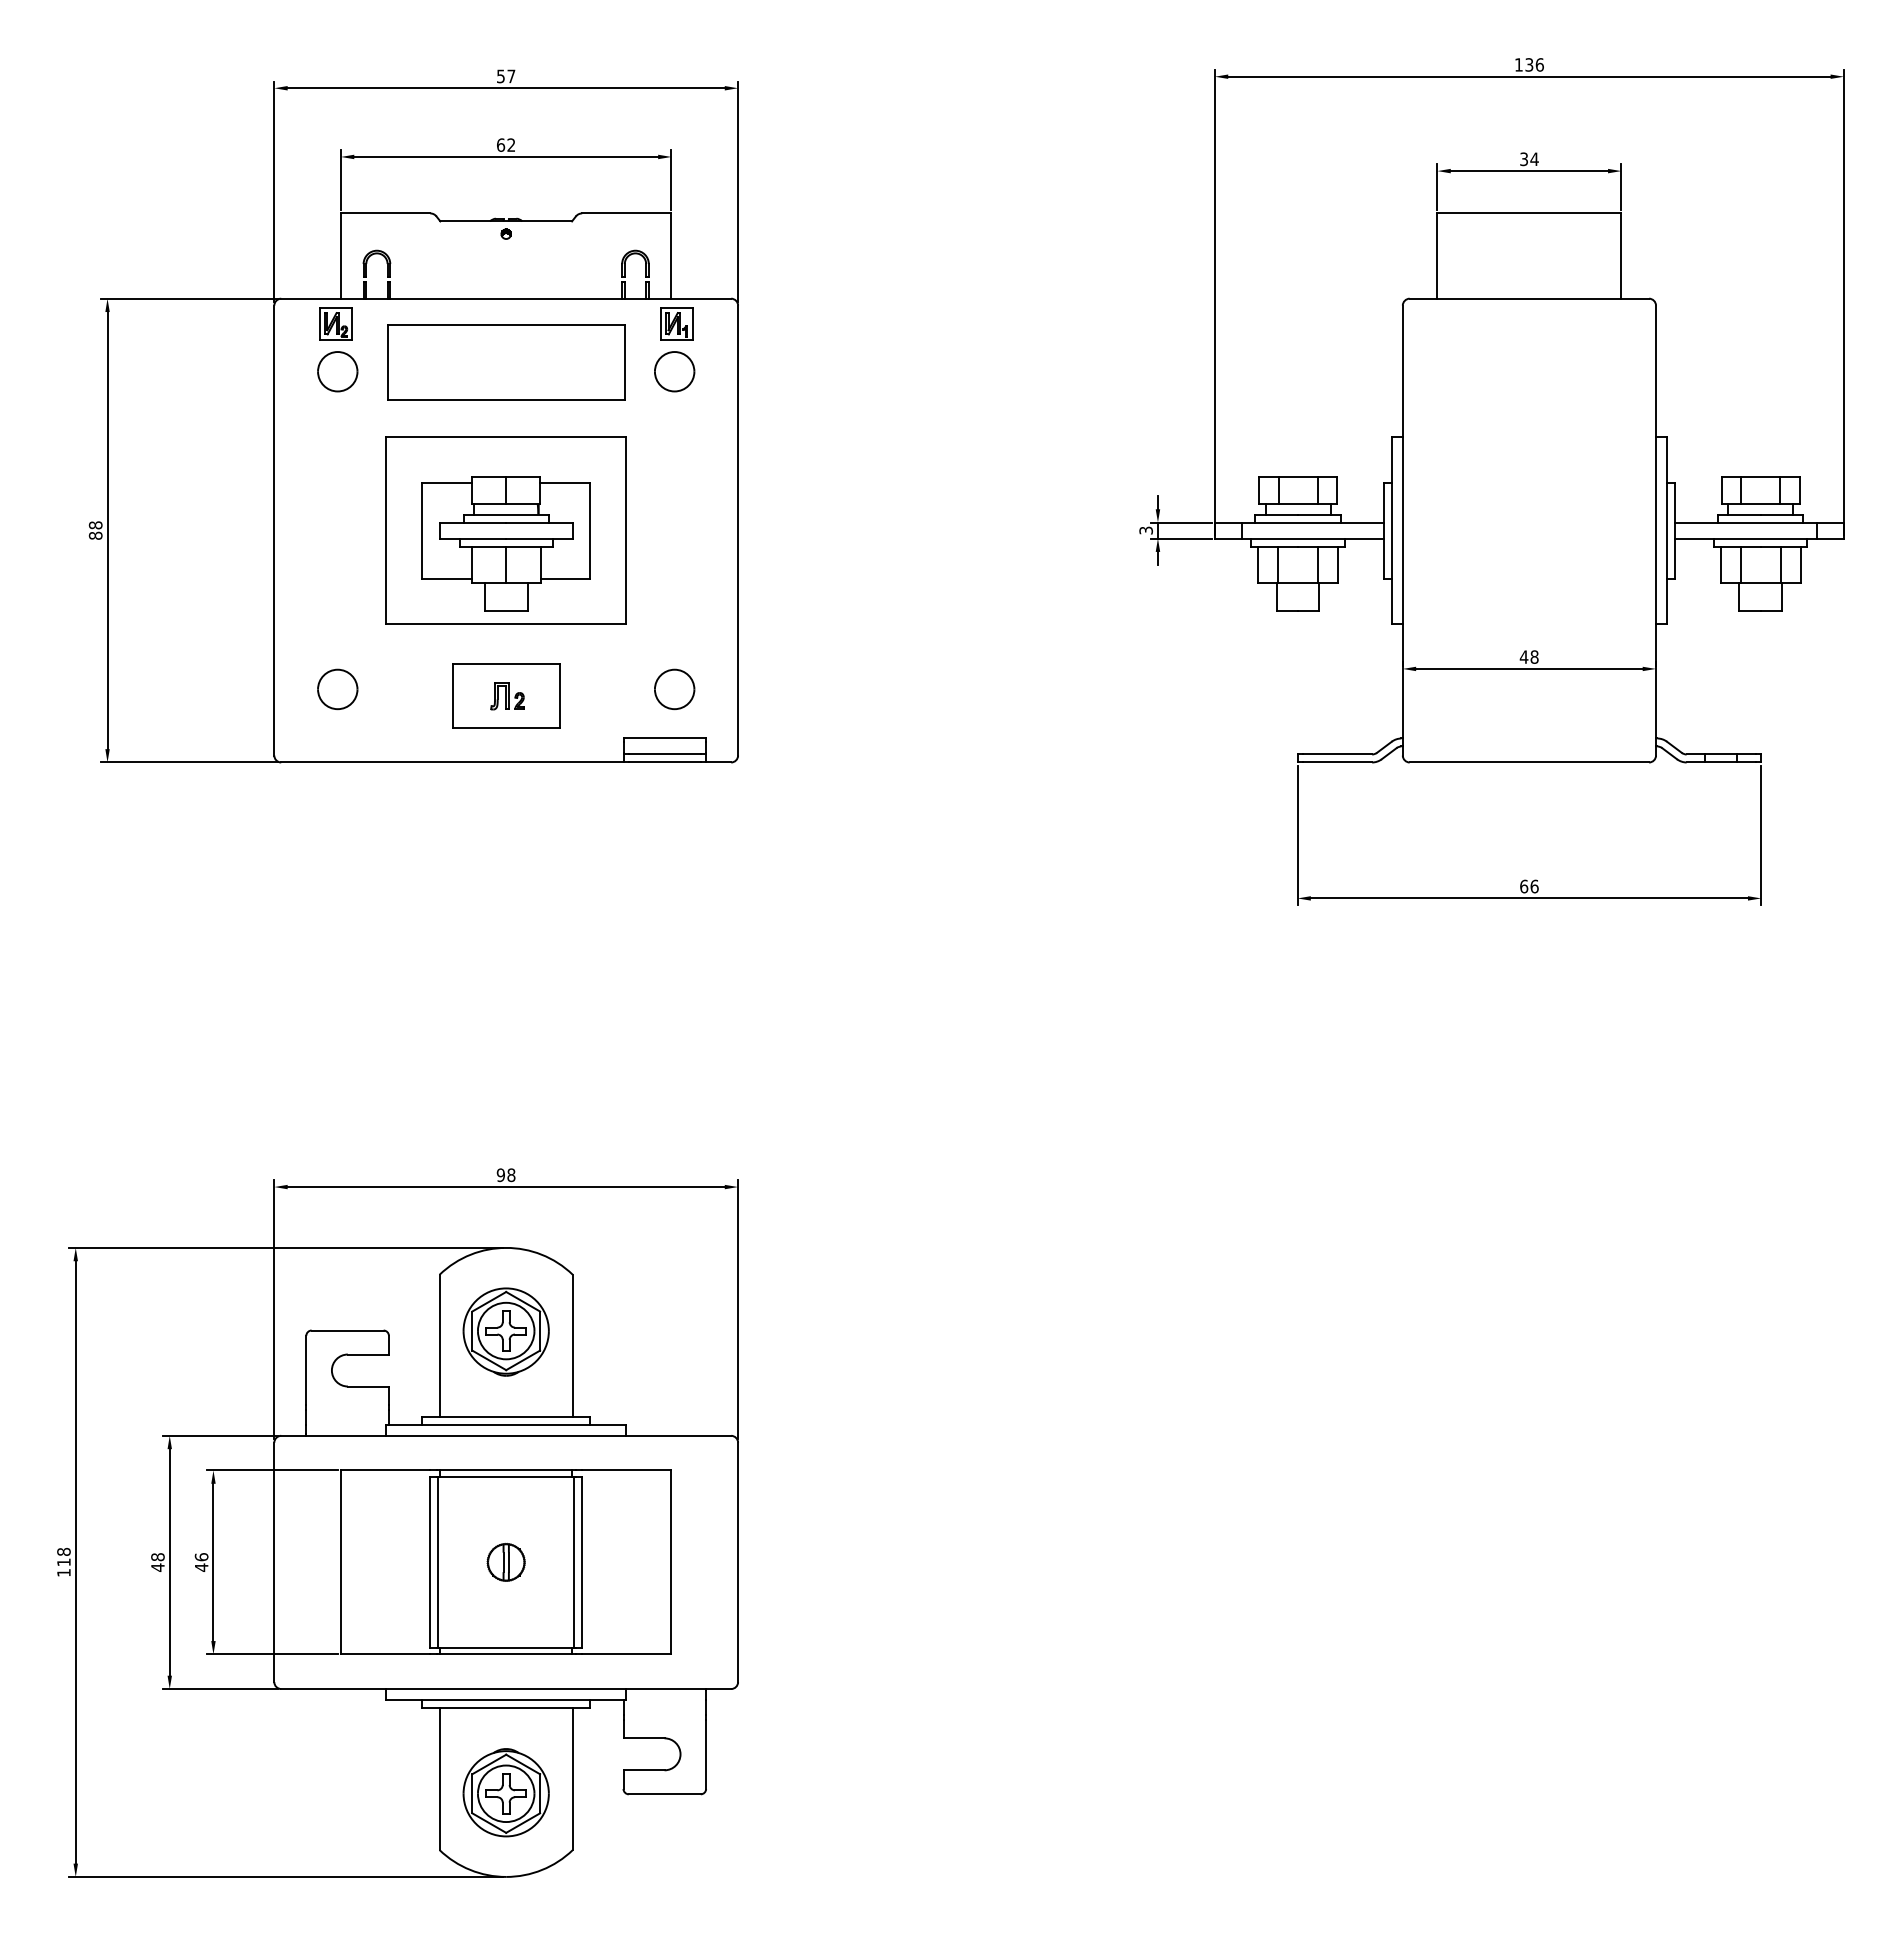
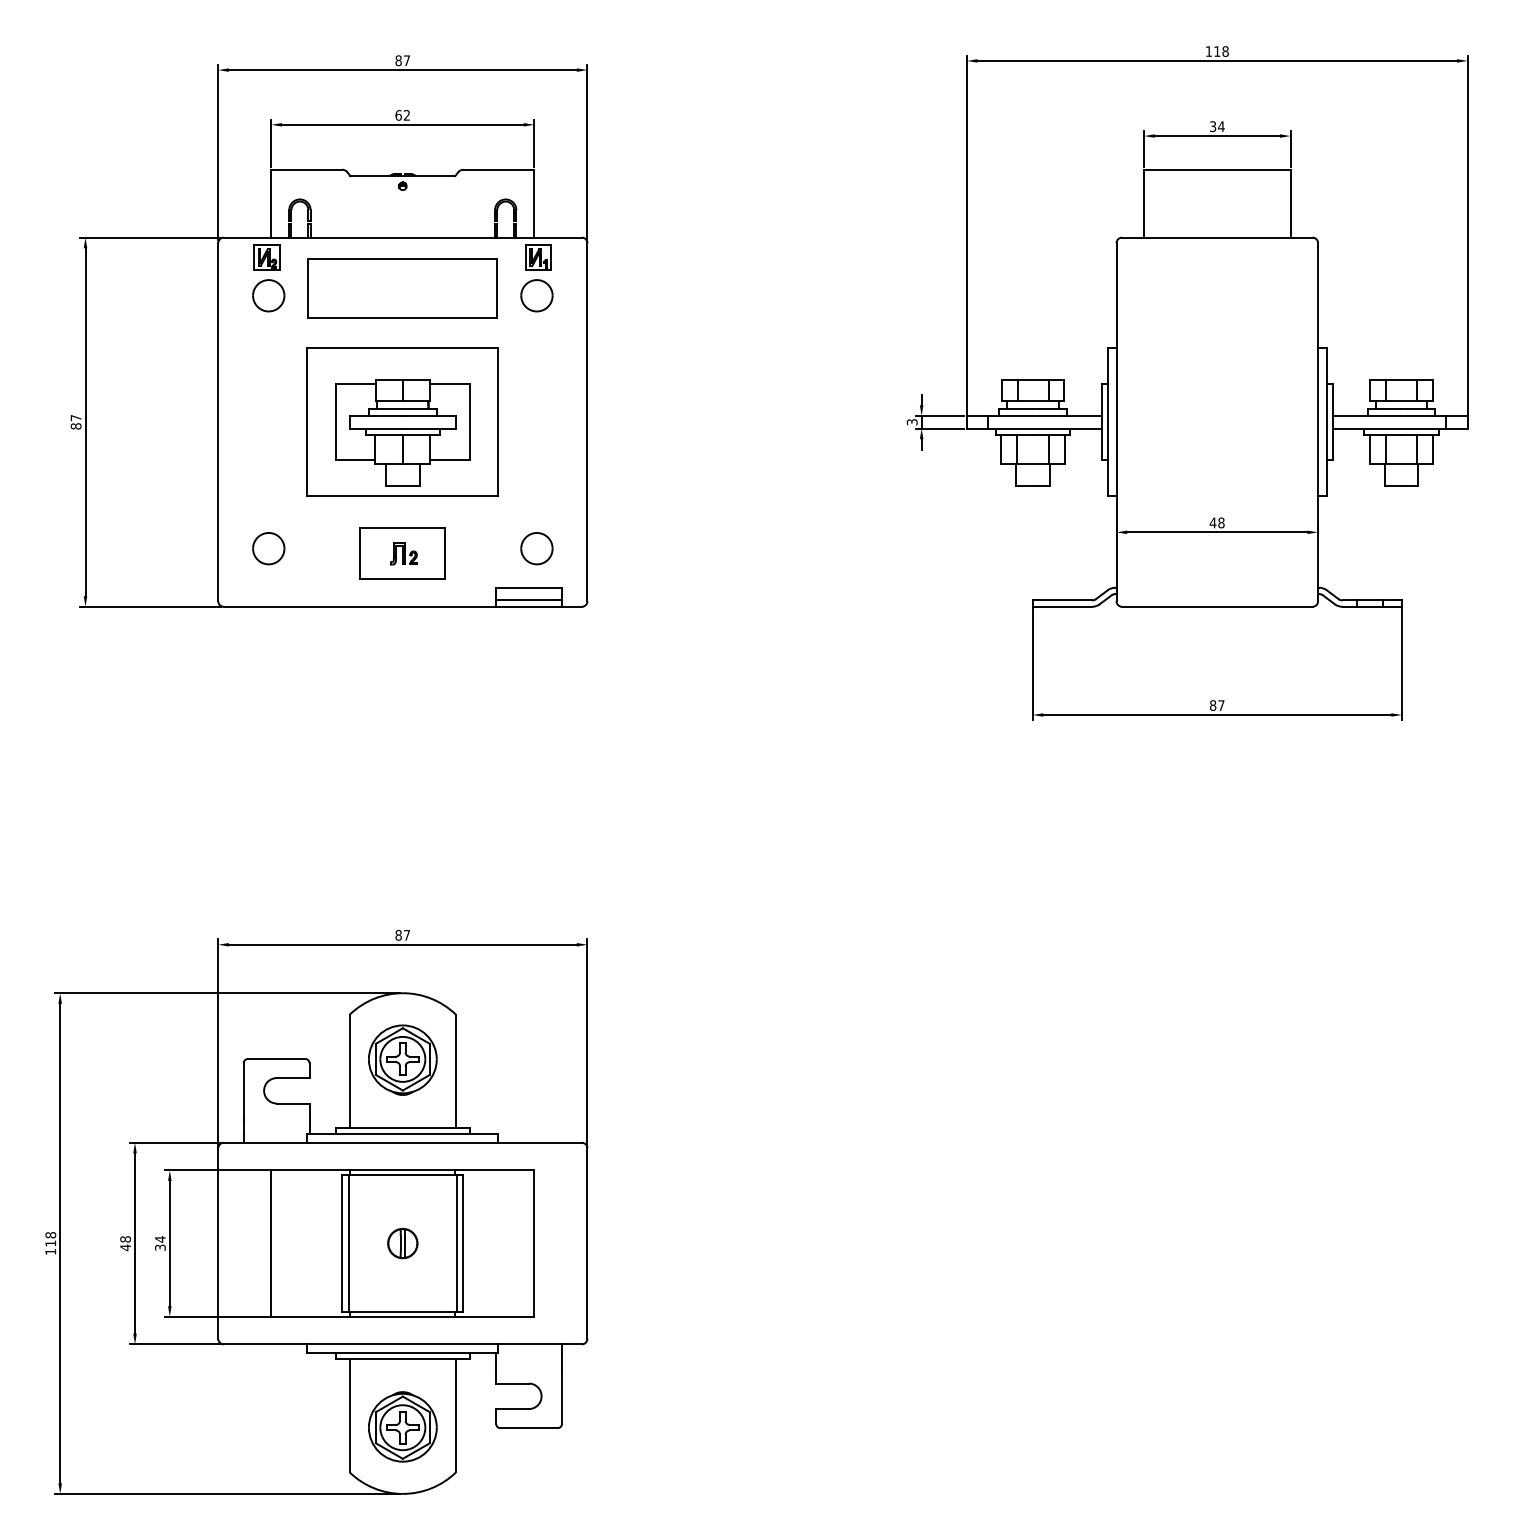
text: (1534, 64) -> (1221, 51), 136 -> 118
text: (500, 76) -> (398, 60), 57 -> 87
text: (95, 525) -> (75, 418), 88 -> 87
text: (1529, 886) -> (1217, 705), 66 -> 87
text: (505, 1175) -> (402, 935), 98 -> 87
text: (201, 1561) -> (160, 1242), 46 -> 34

